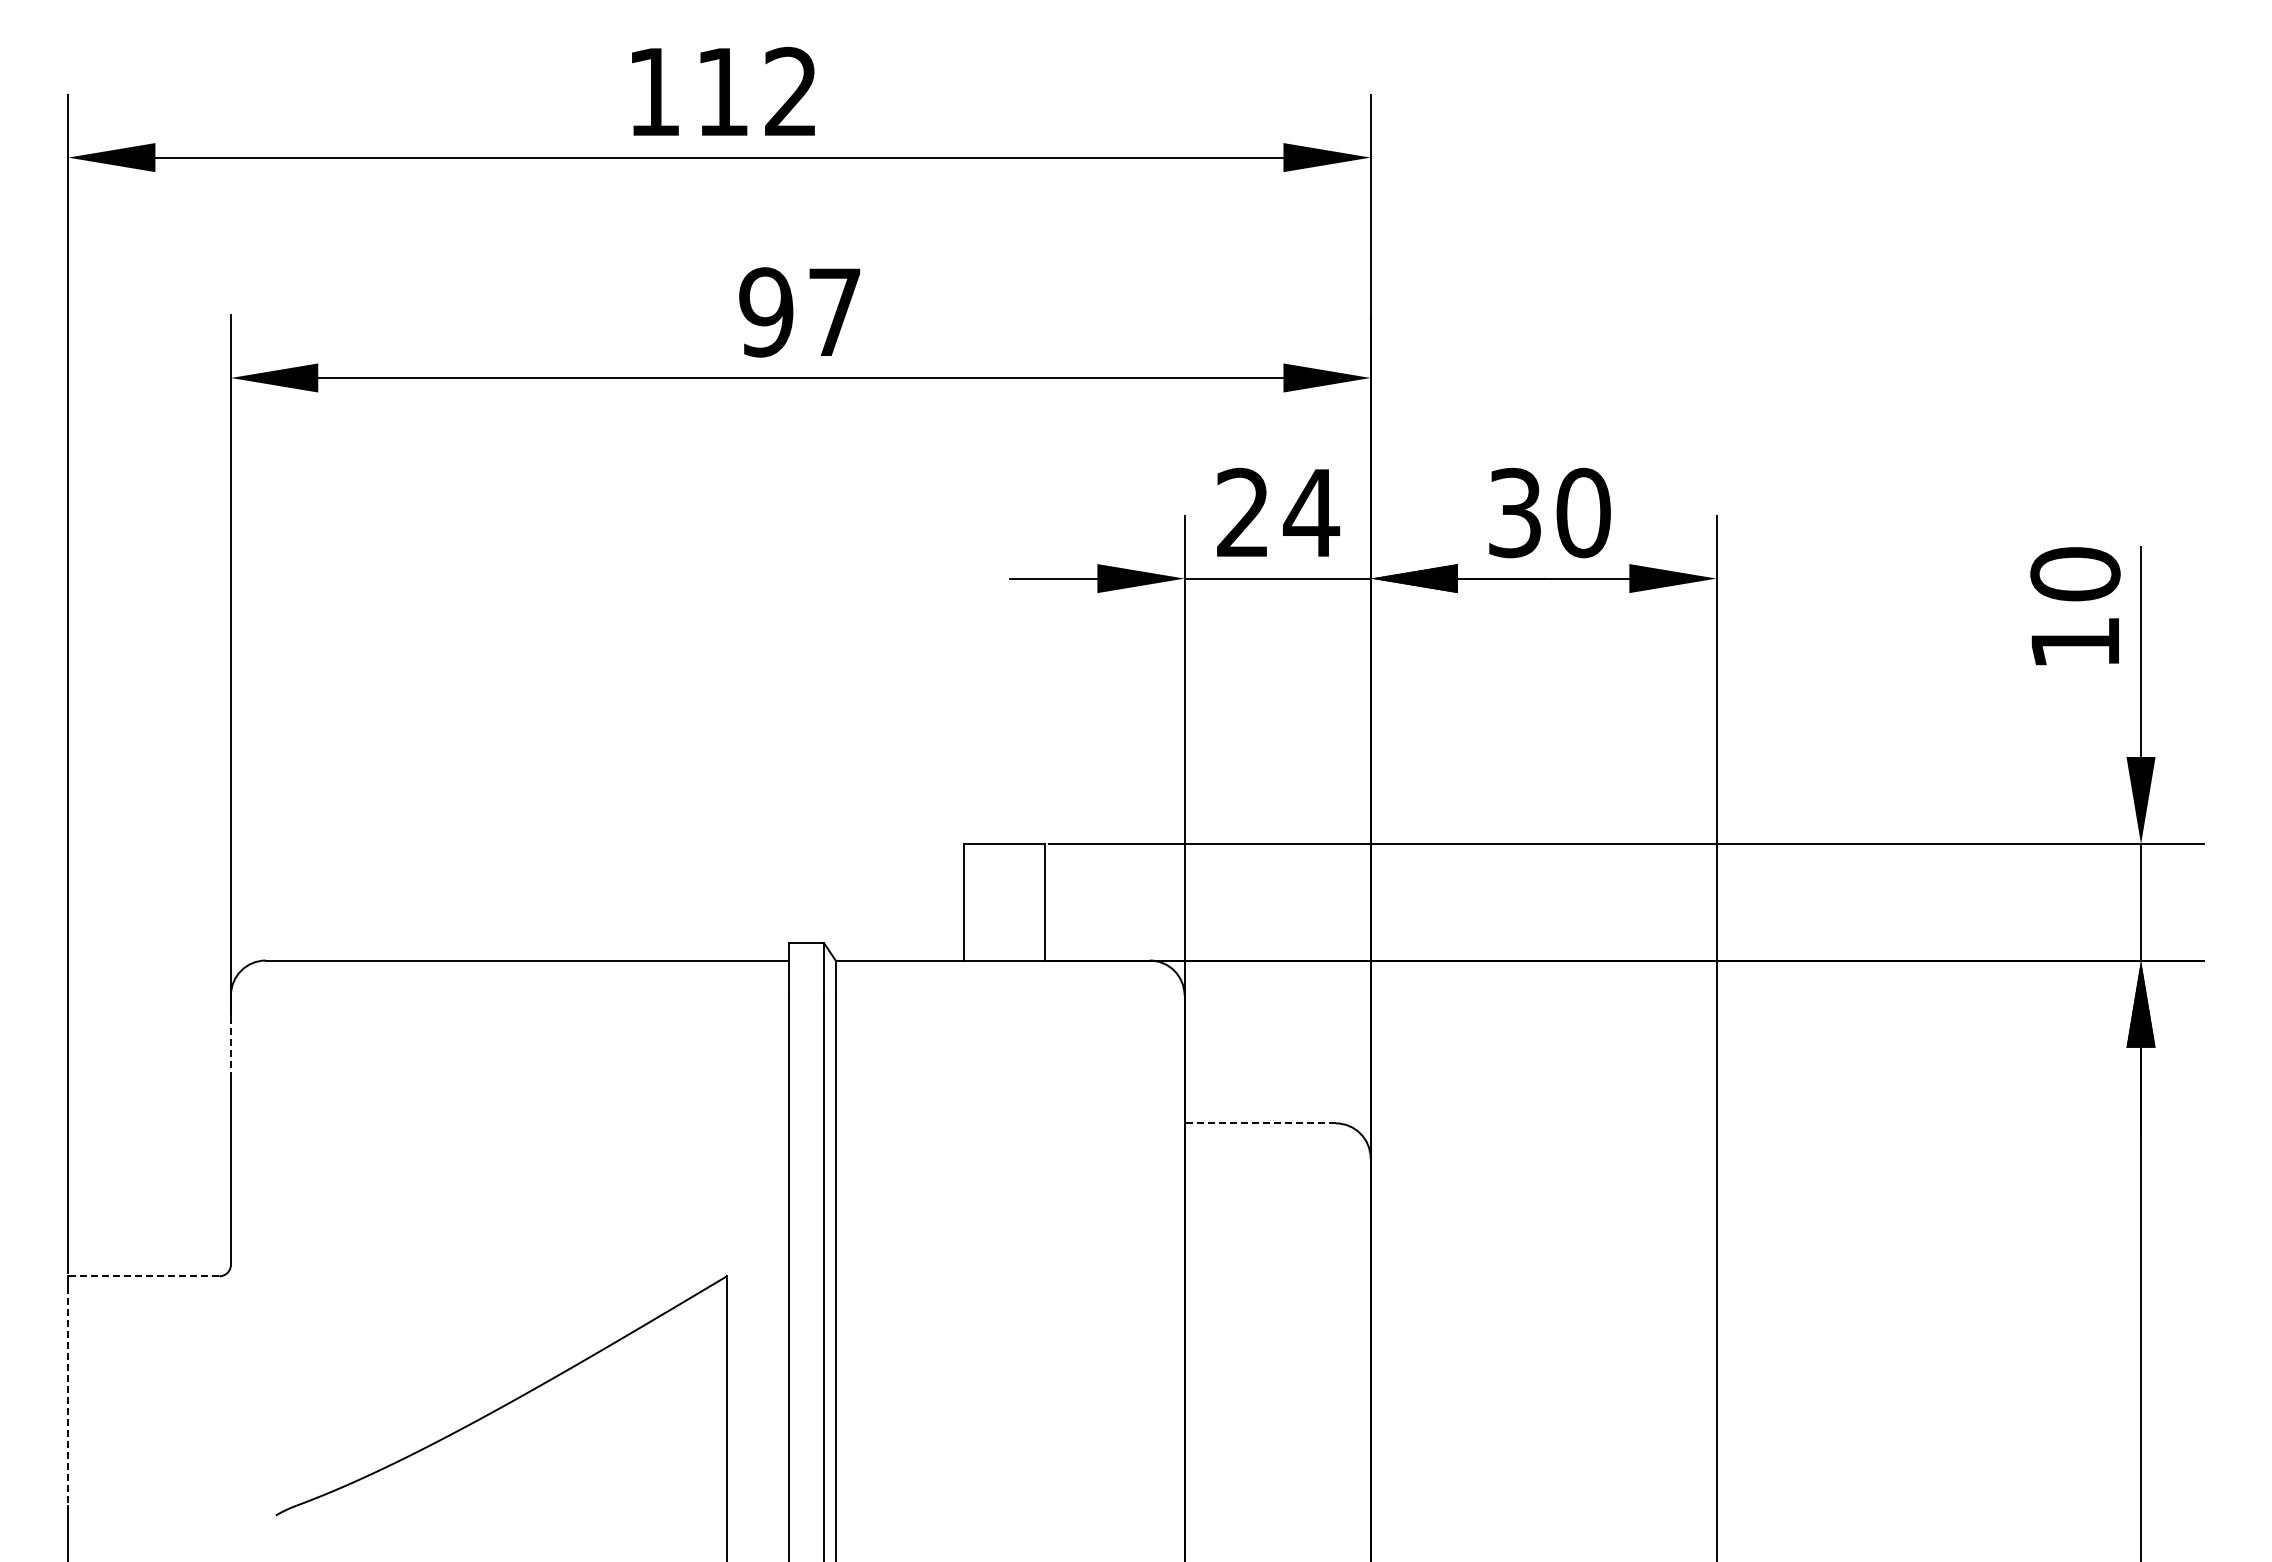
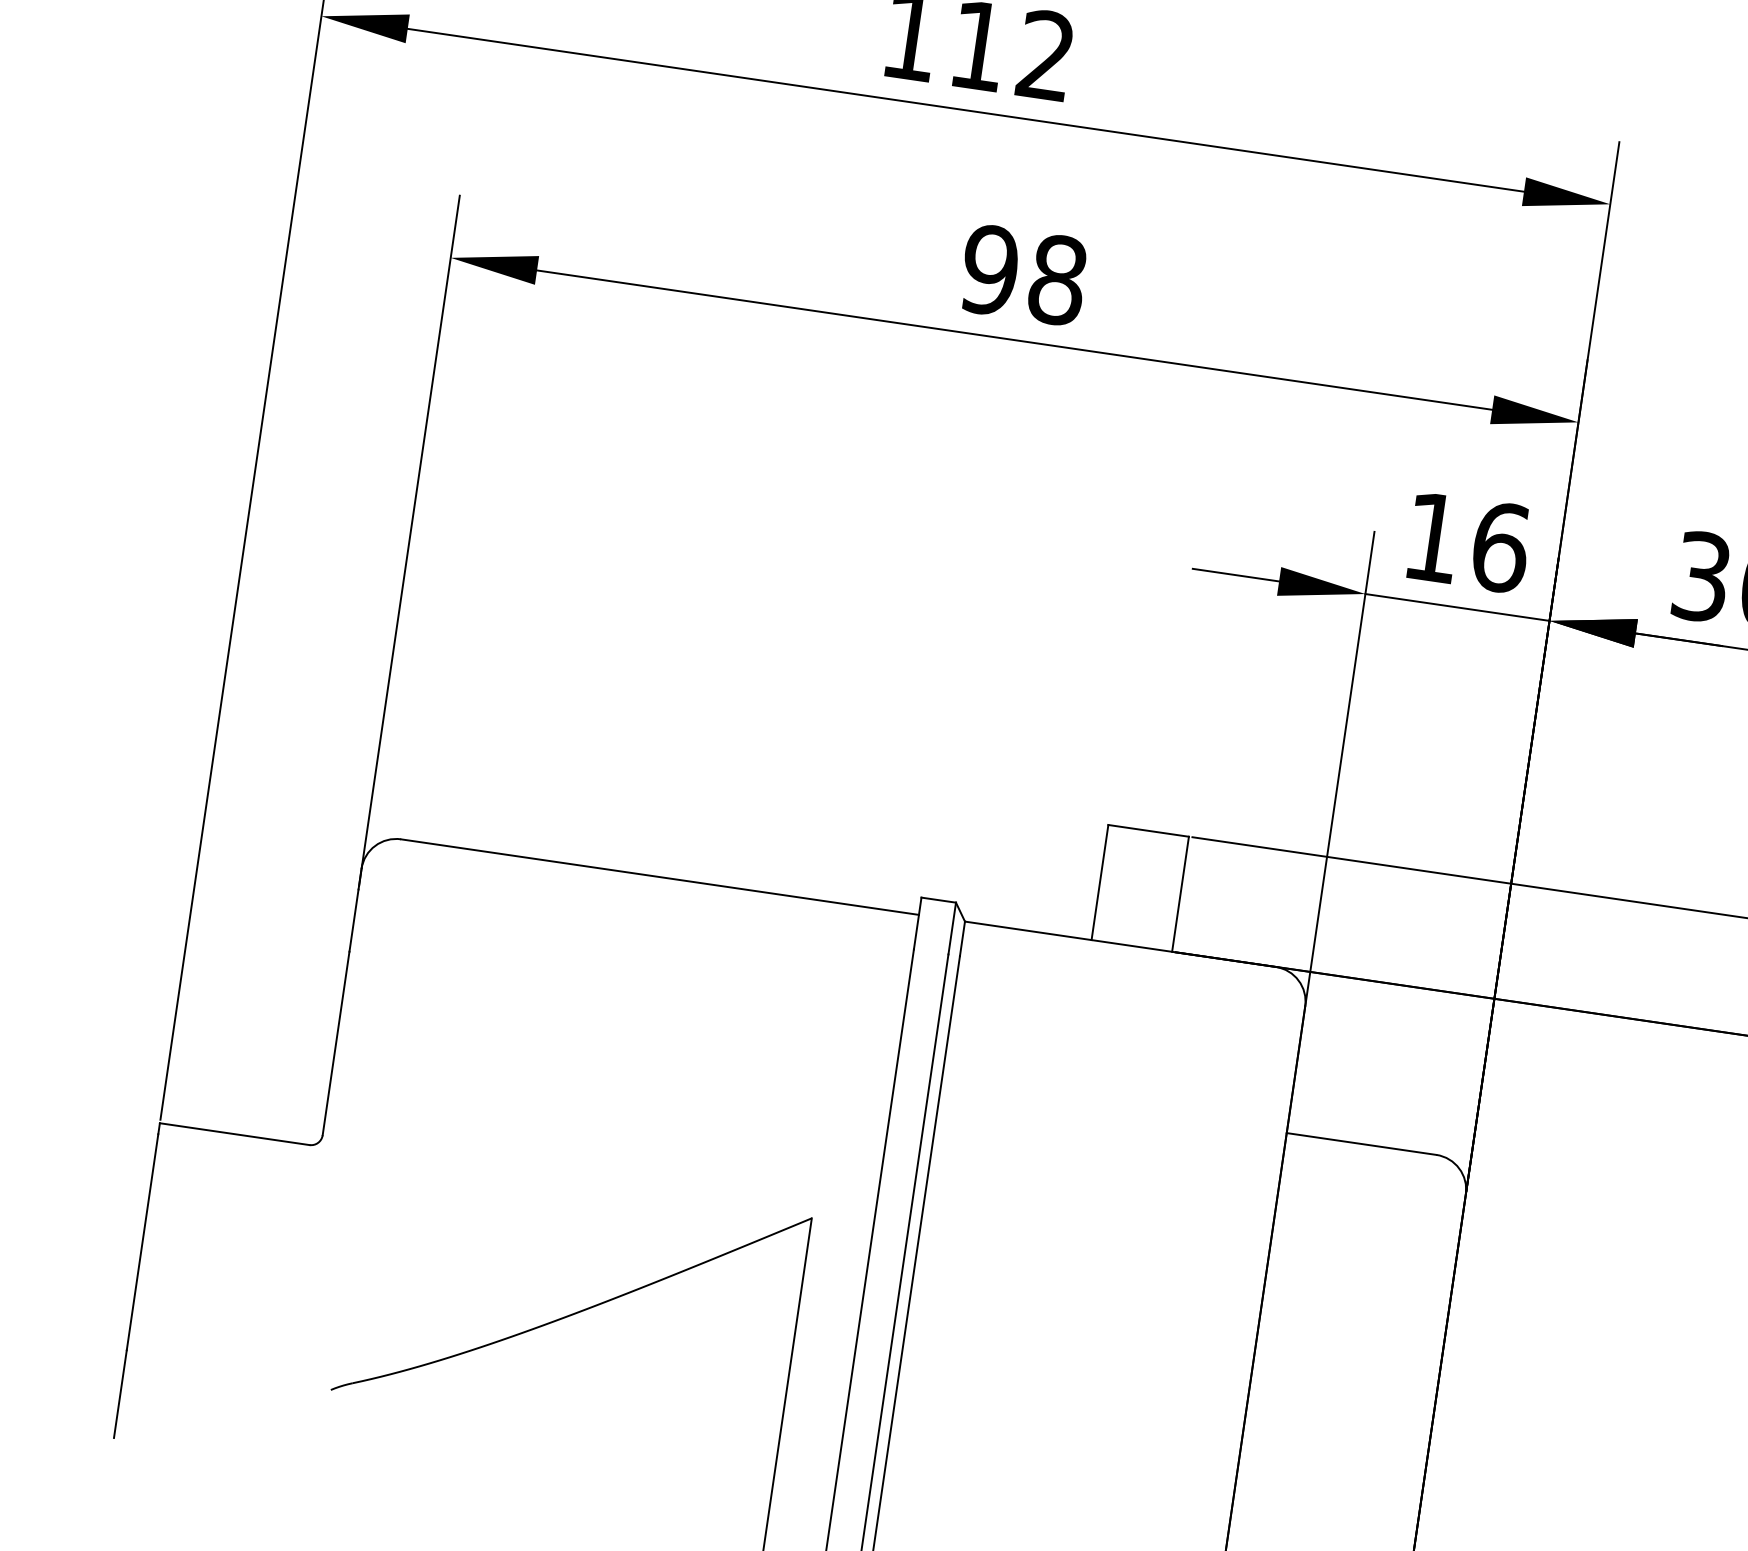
text: (834, 312) -> (1057, 280), 97 -> 98
text: (1278, 512) -> (1467, 542), 24 -> 16
line: (230, 1047) -> (353, 920), dashed -> solid
line: (1260, 1123) -> (1361, 1144), dashed -> solid
line: (143, 1276) -> (234, 1134), dashed -> solid
line: (68, 1397) -> (142, 1243), dashed -> solid

